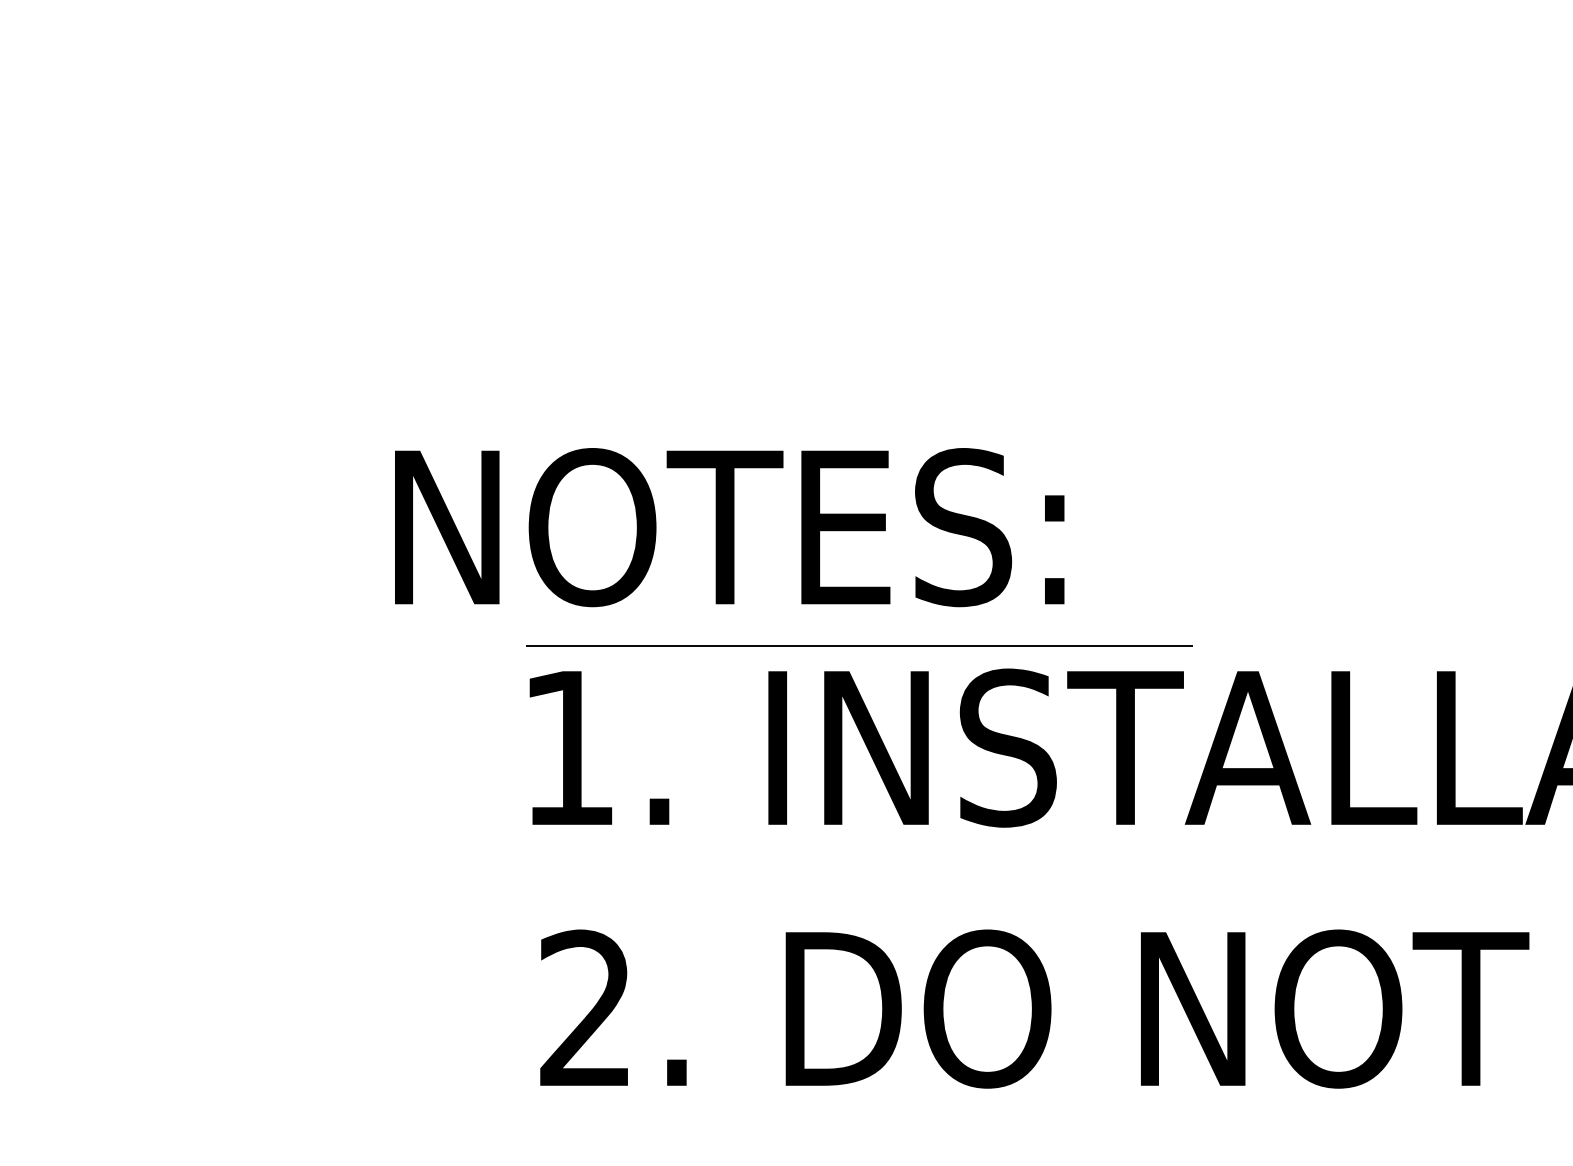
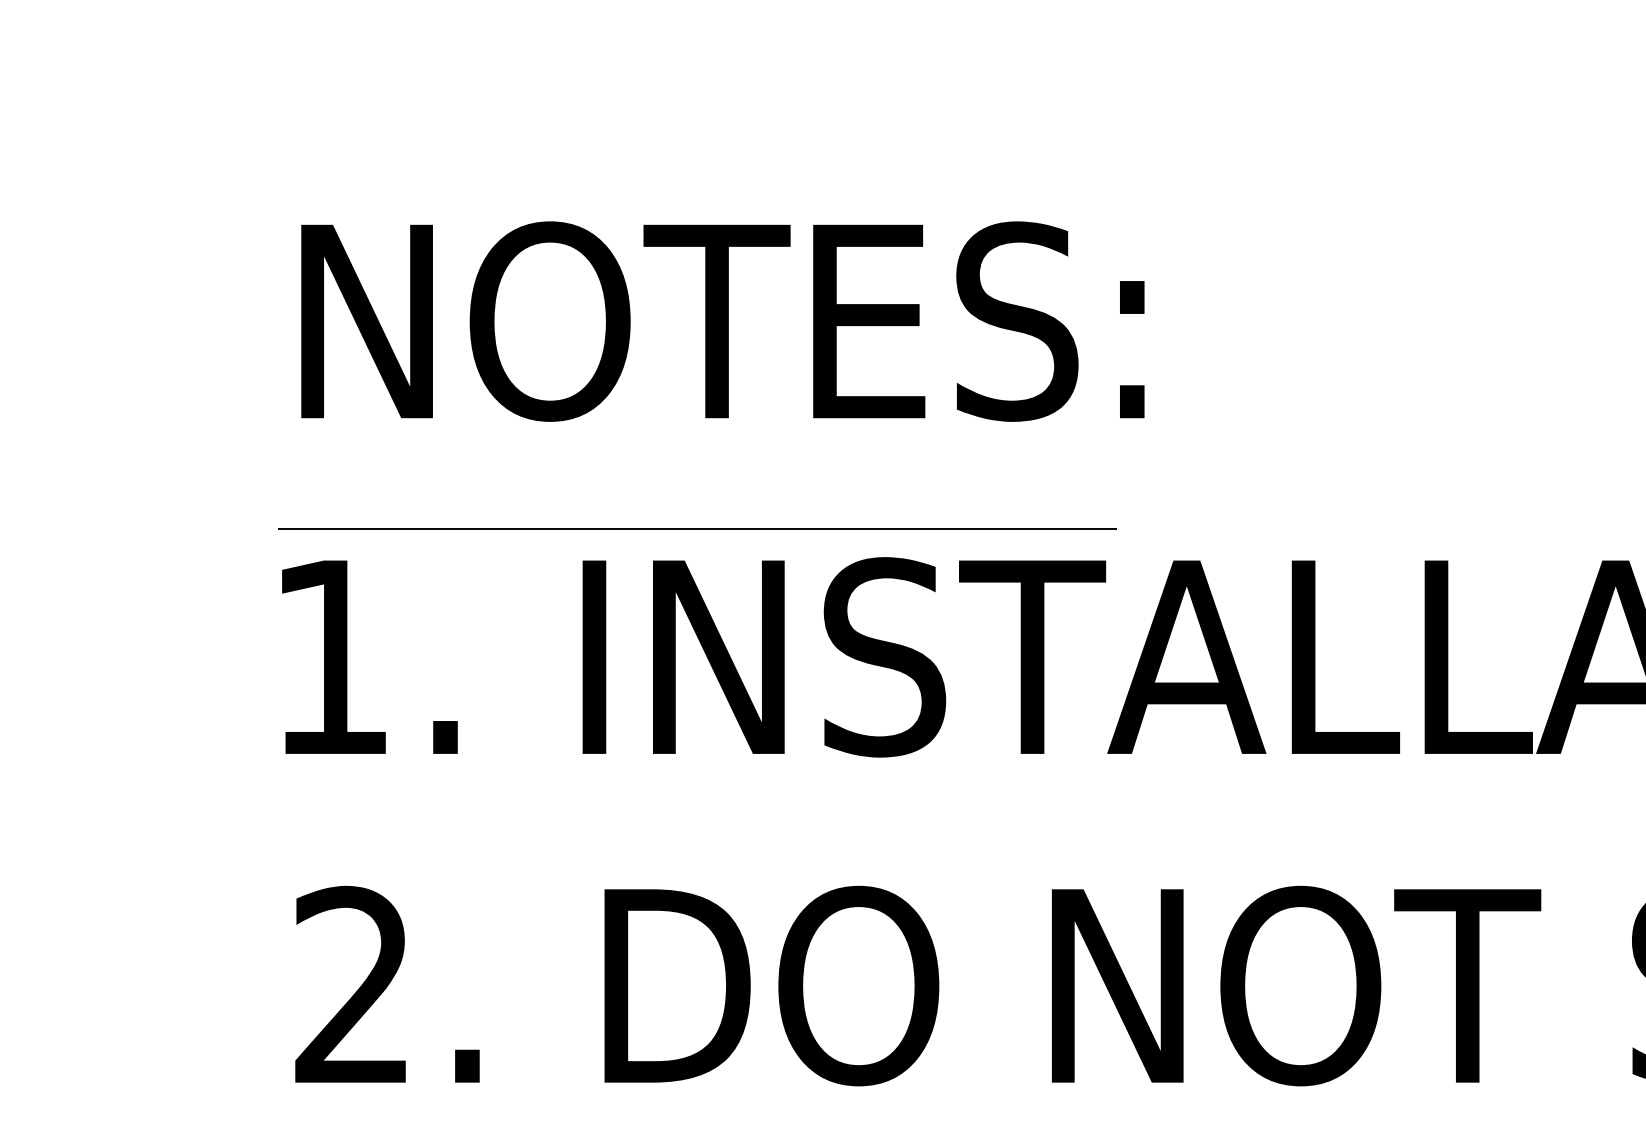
text: (729, 527) -> (722, 321), moved

